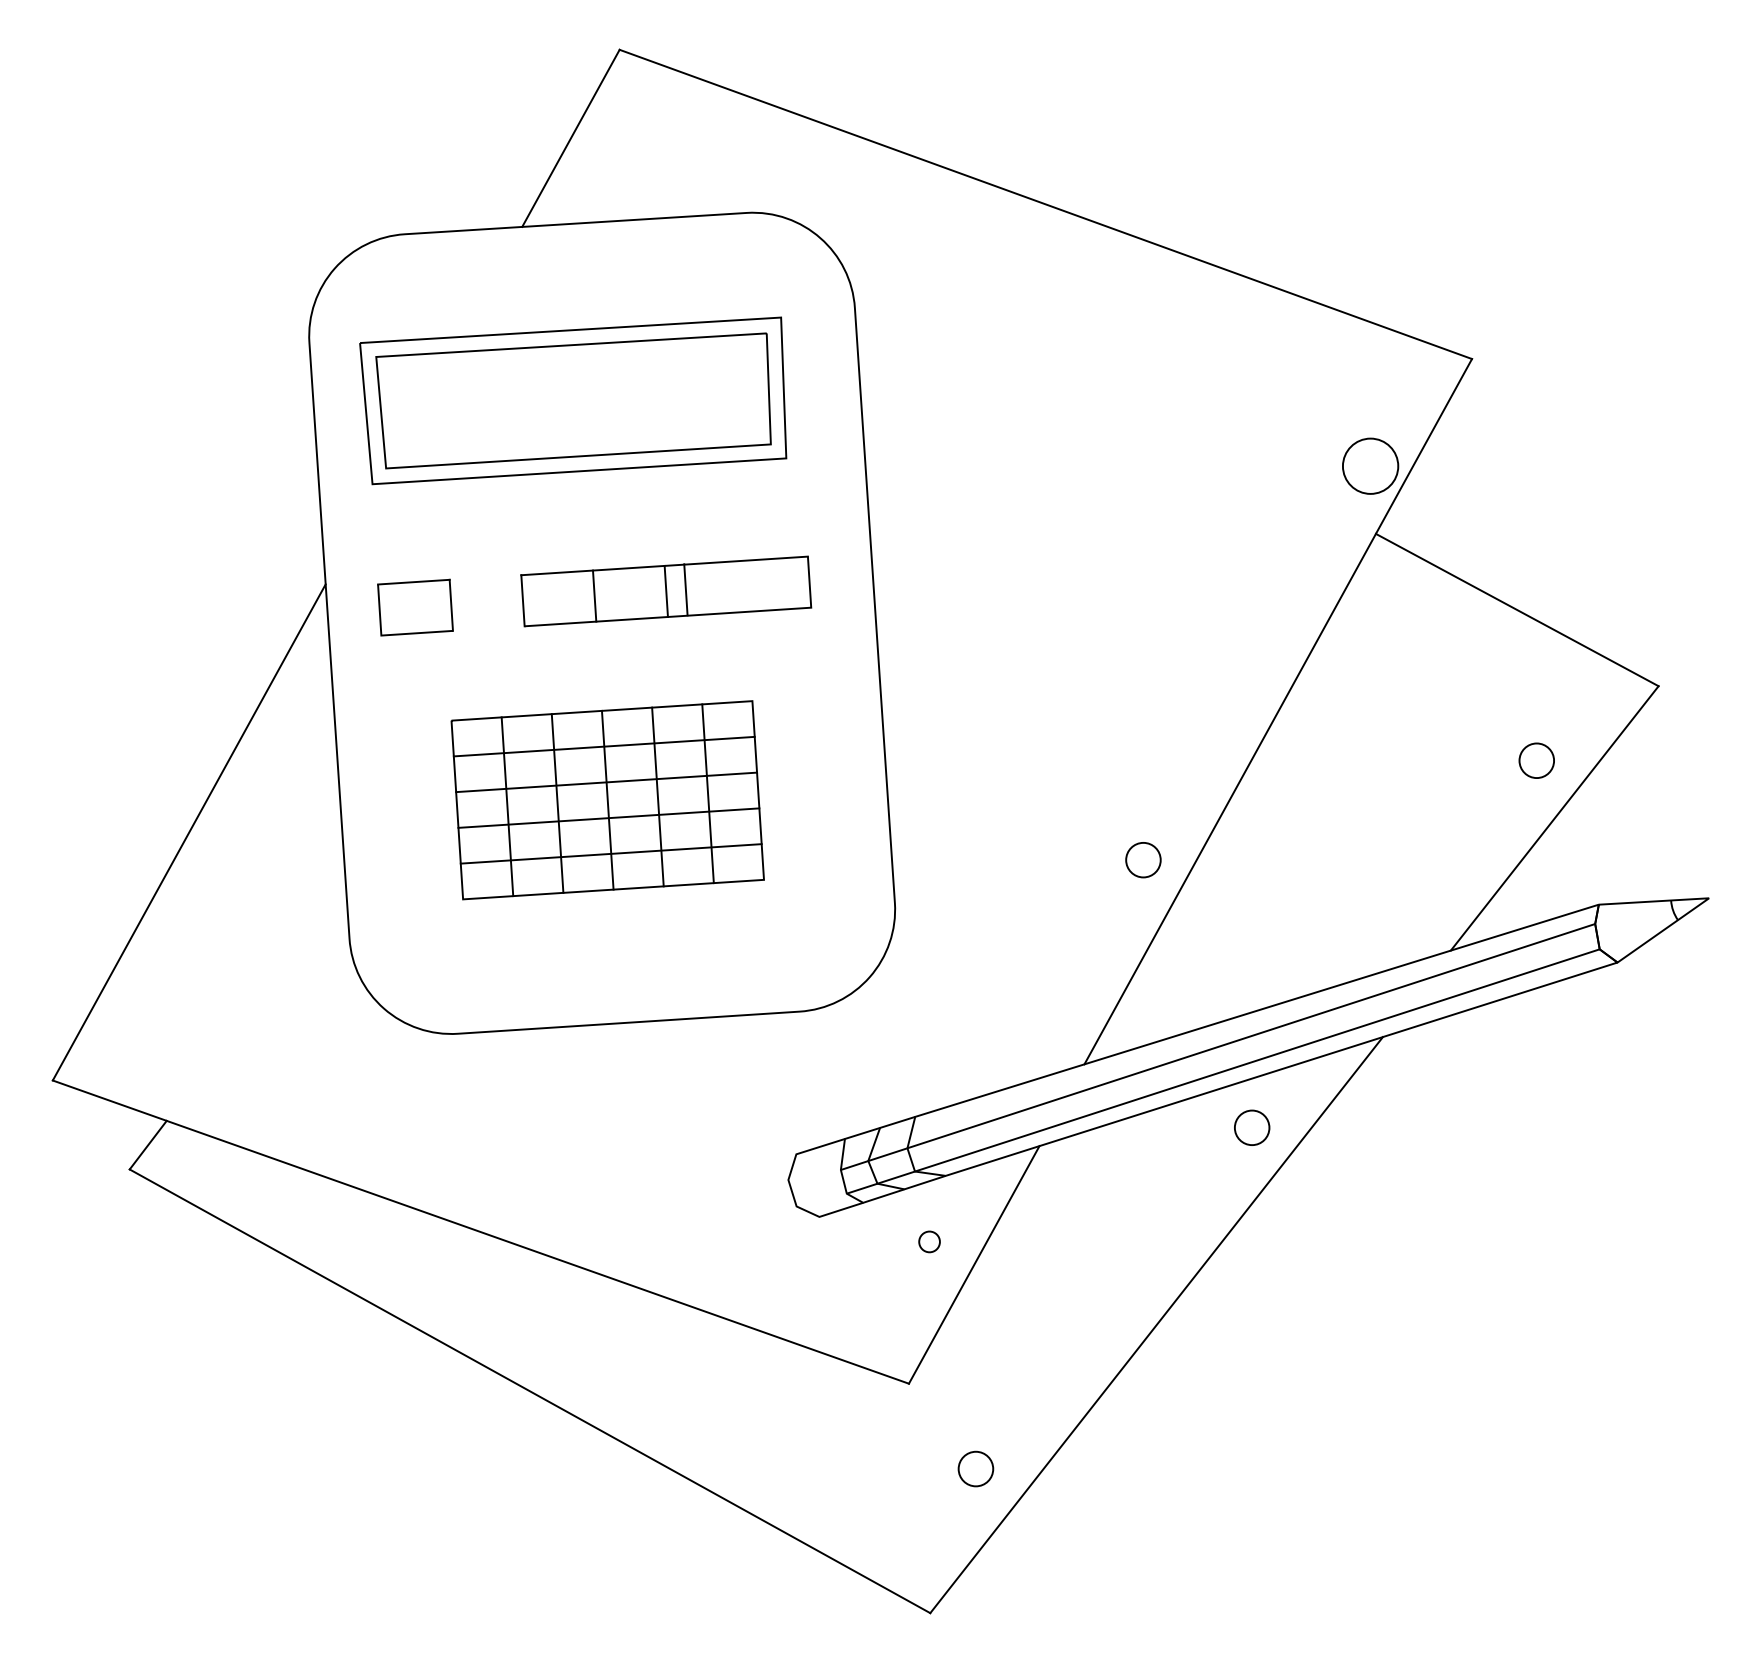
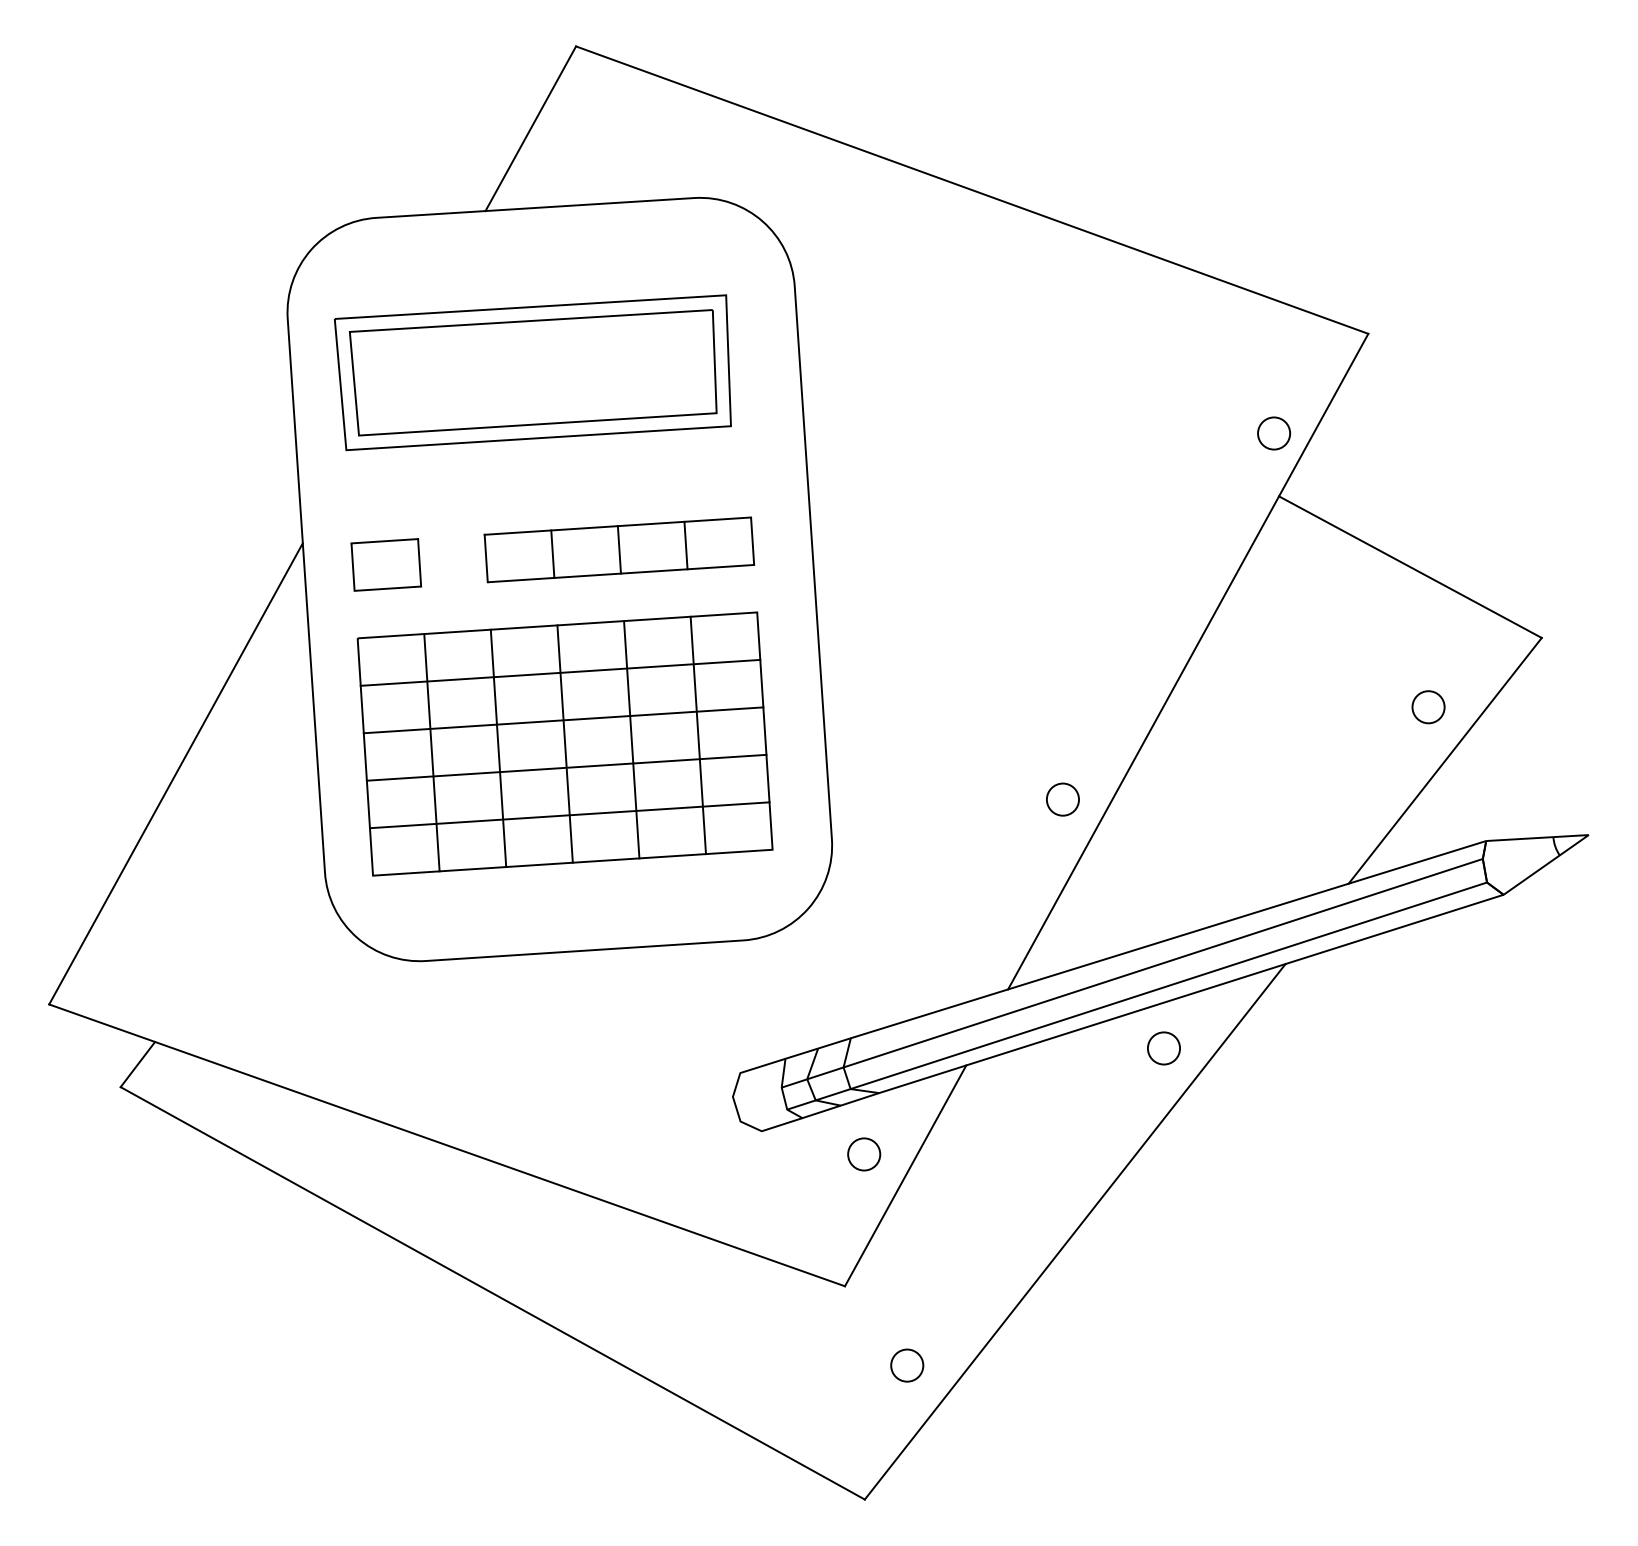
circle: (1370, 465) -> (1273, 432), size x0.62
line: (685, 589) -> (685, 545), moved
part: (607, 799) -> (564, 743), size x1.43
circle: (929, 1241) -> (864, 1154), size x1.67

